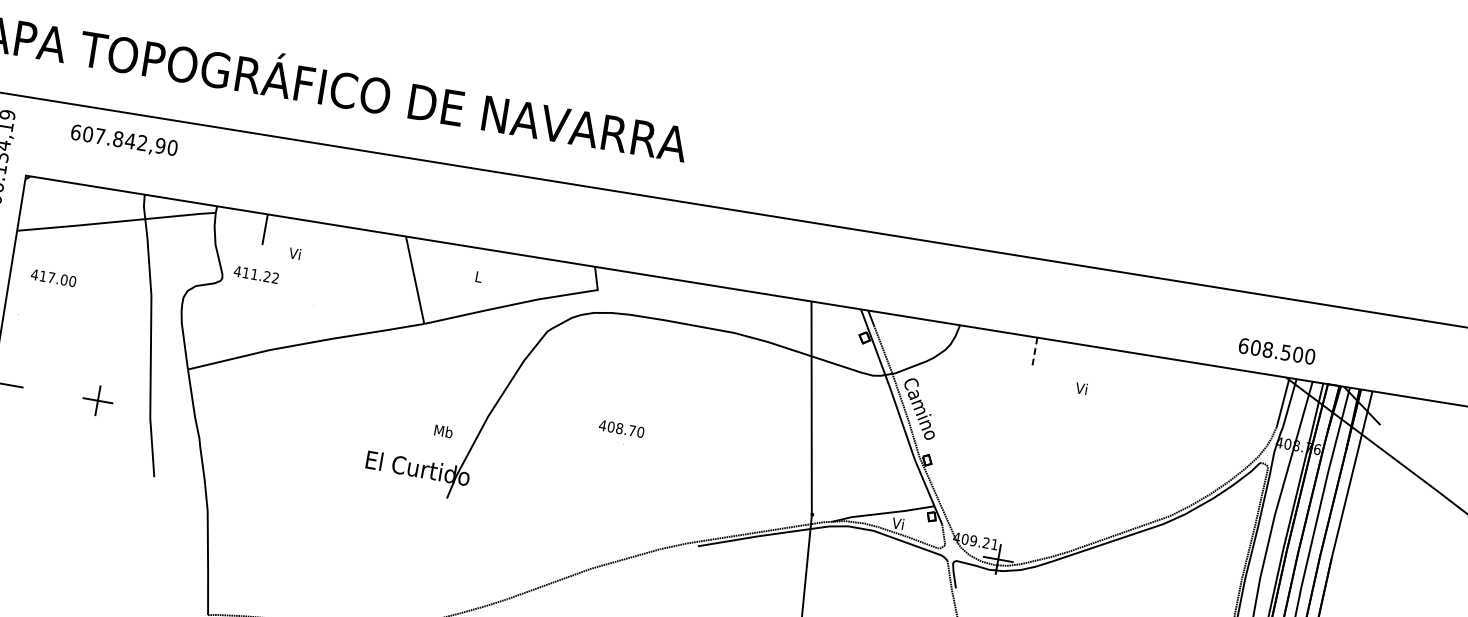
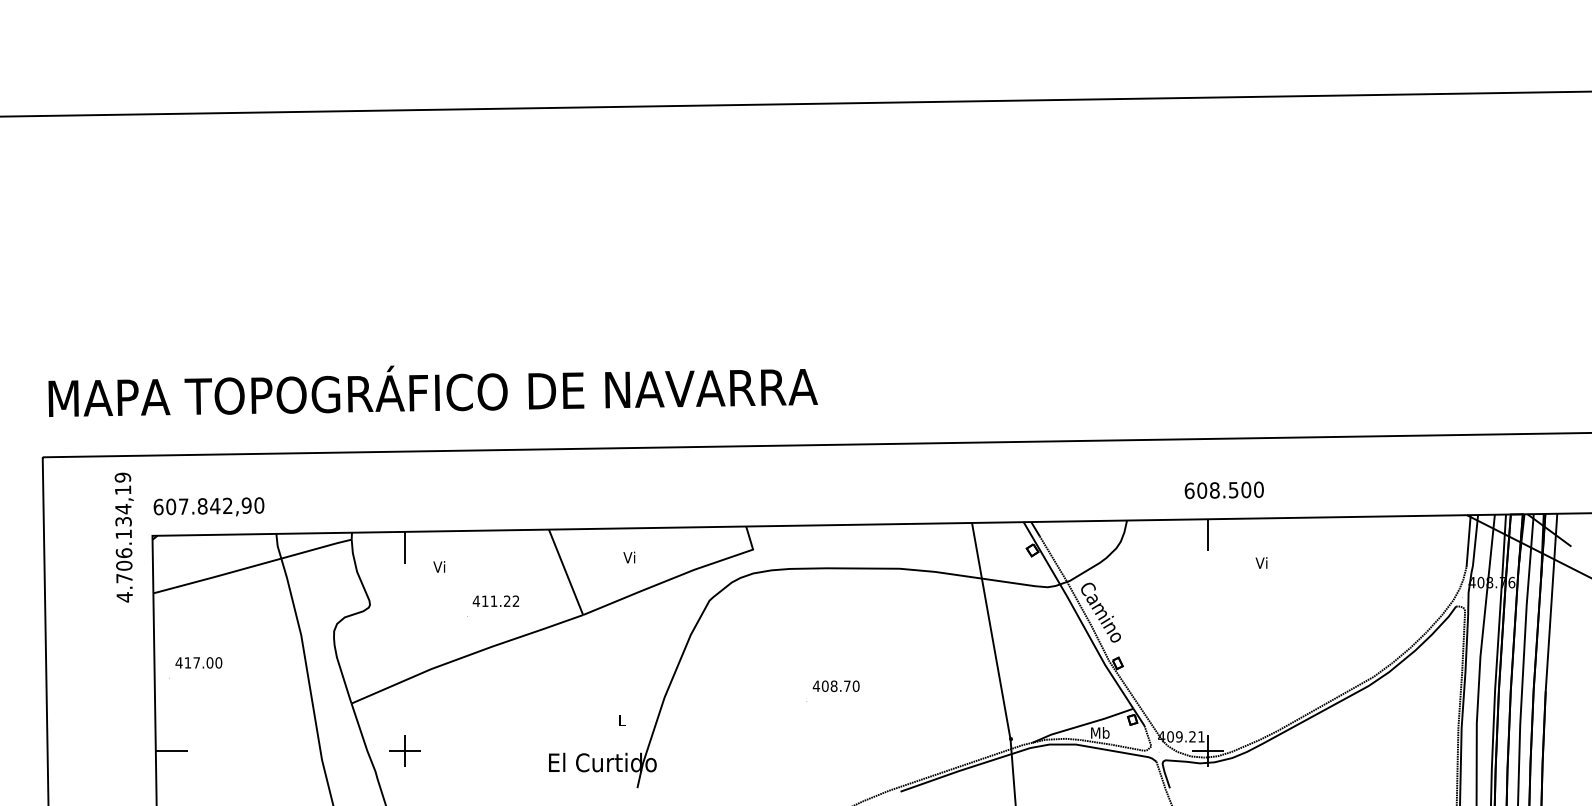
text: (123, 140) -> (208, 506), moved
text: (256, 274) -> (495, 600), moved
text: (478, 276) -> (629, 557), L -> Vi
text: (53, 277) -> (198, 662), moved
text: (1276, 351) -> (1223, 490), moved
line: (1034, 353) -> (1207, 535), dashed -> solid
part: (97, 399) -> (404, 750), moved
text: (621, 428) -> (835, 685), moved
text: (443, 431) -> (621, 720), Mb -> L
text: (899, 523) -> (1100, 732), Vi -> Mb

